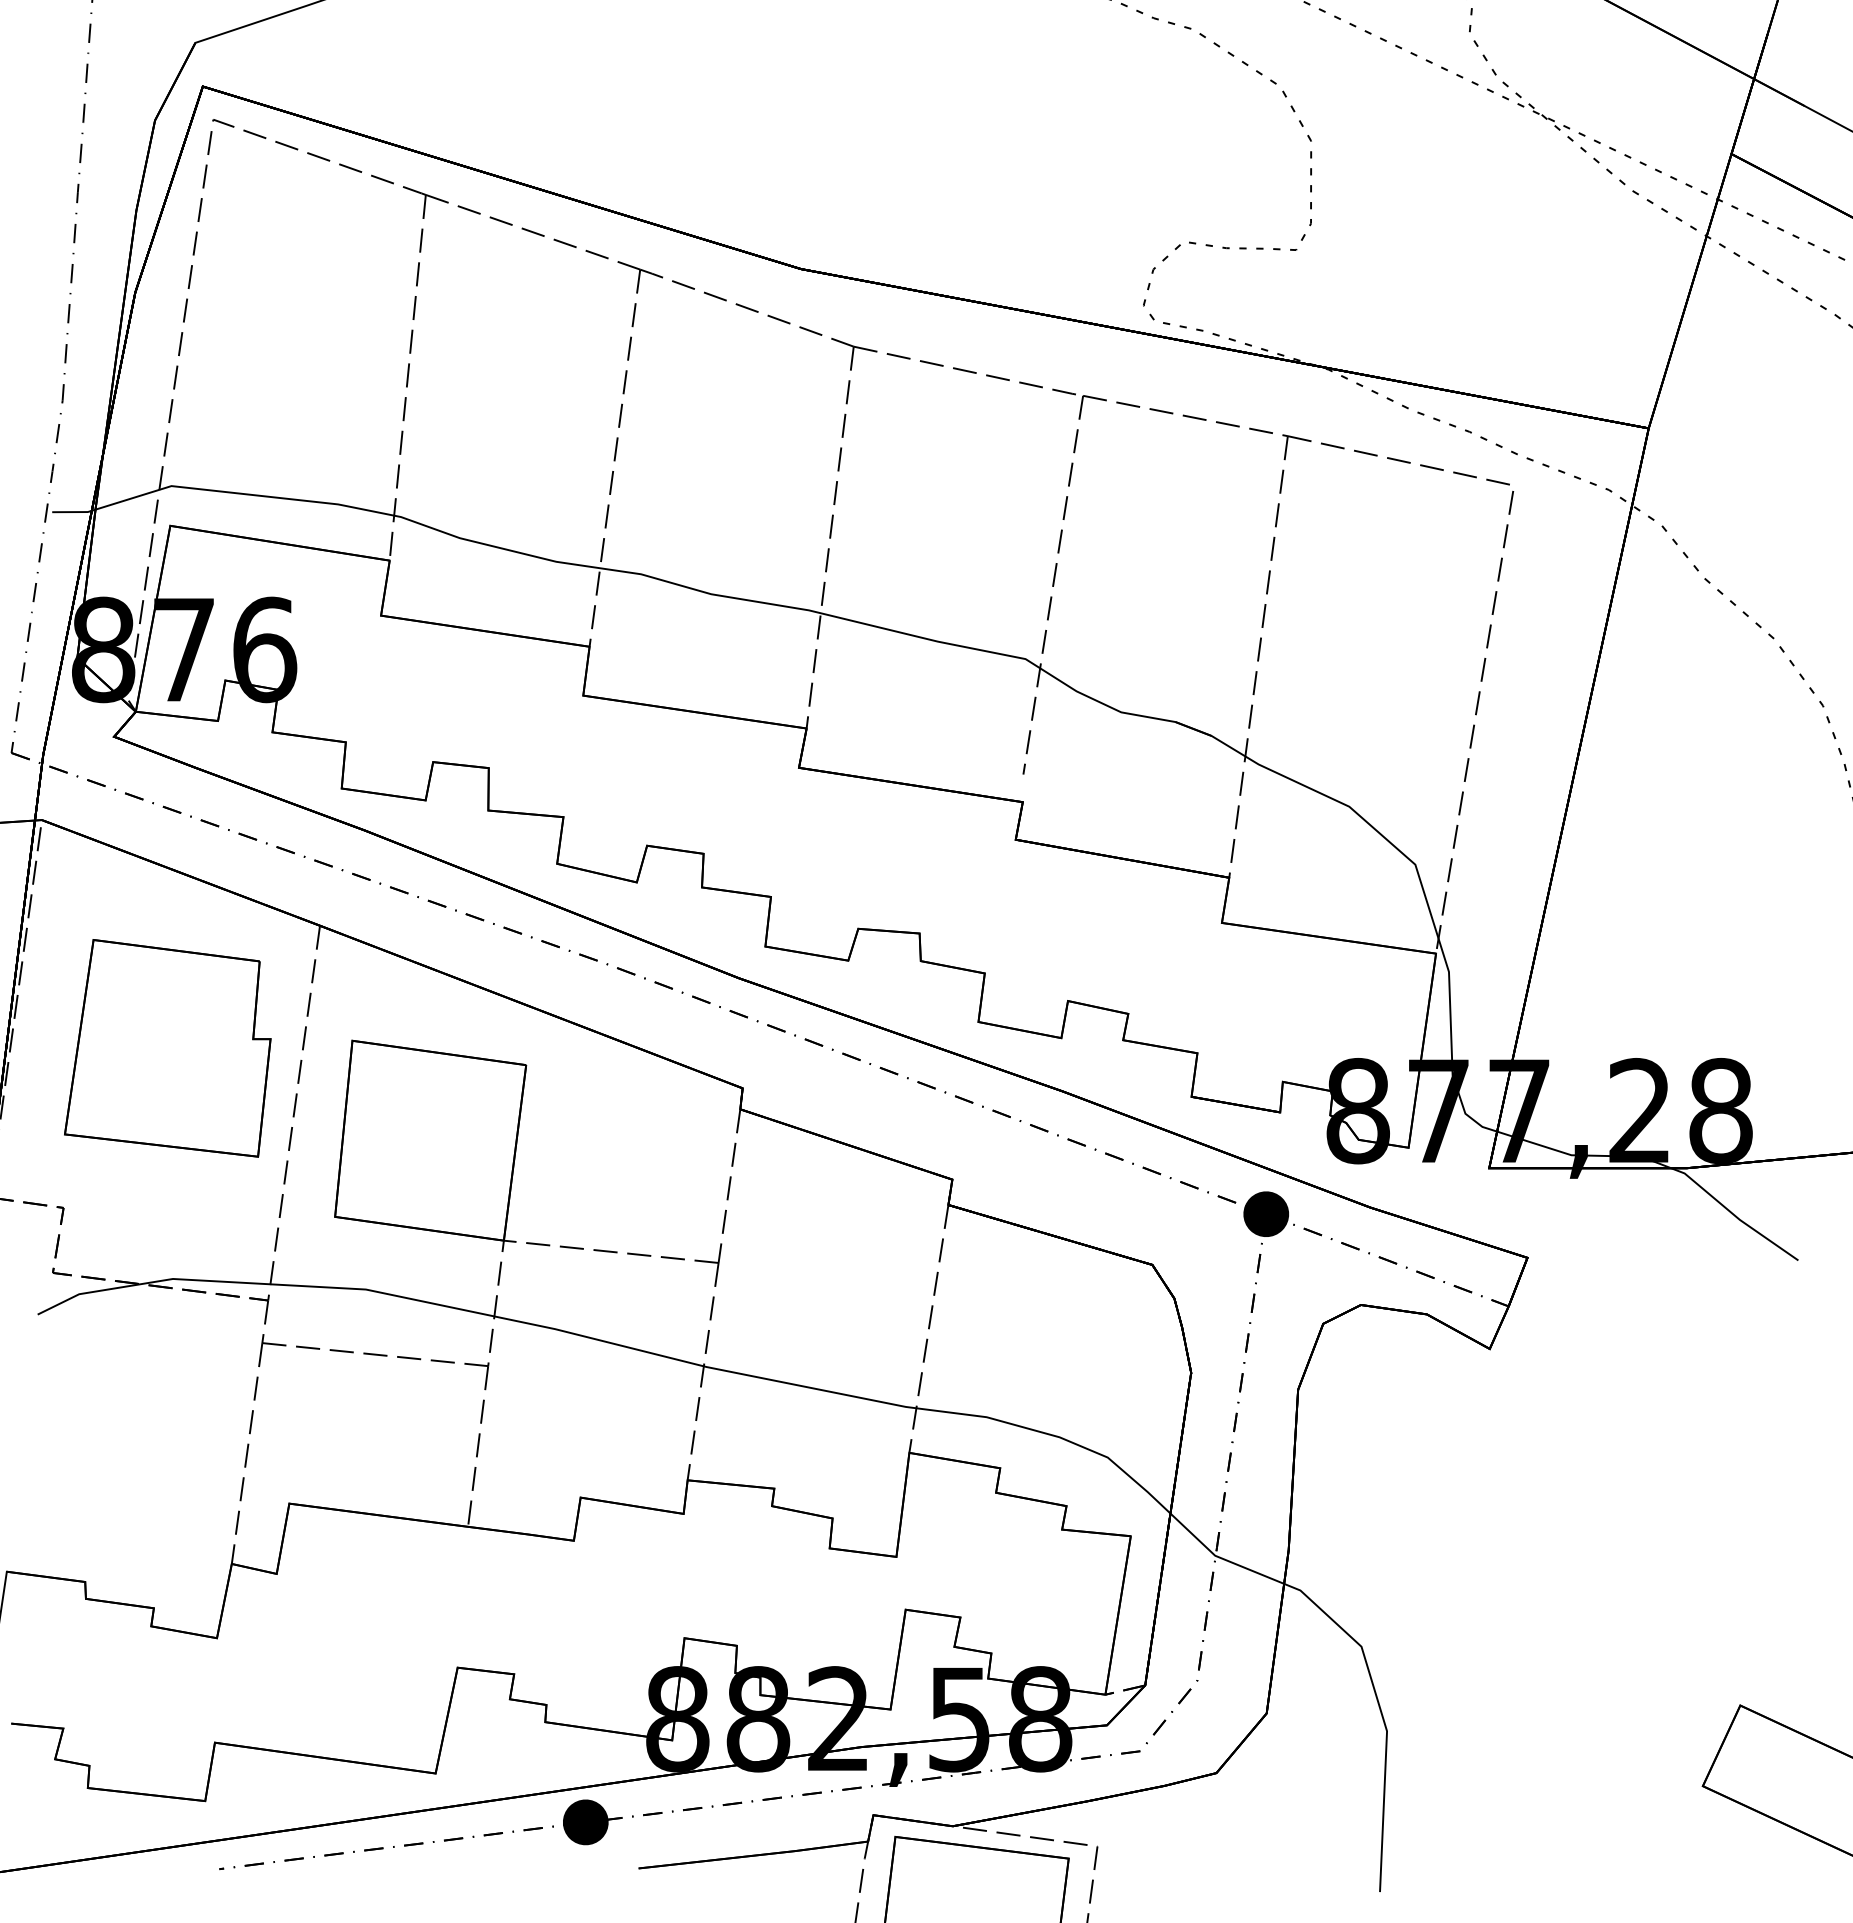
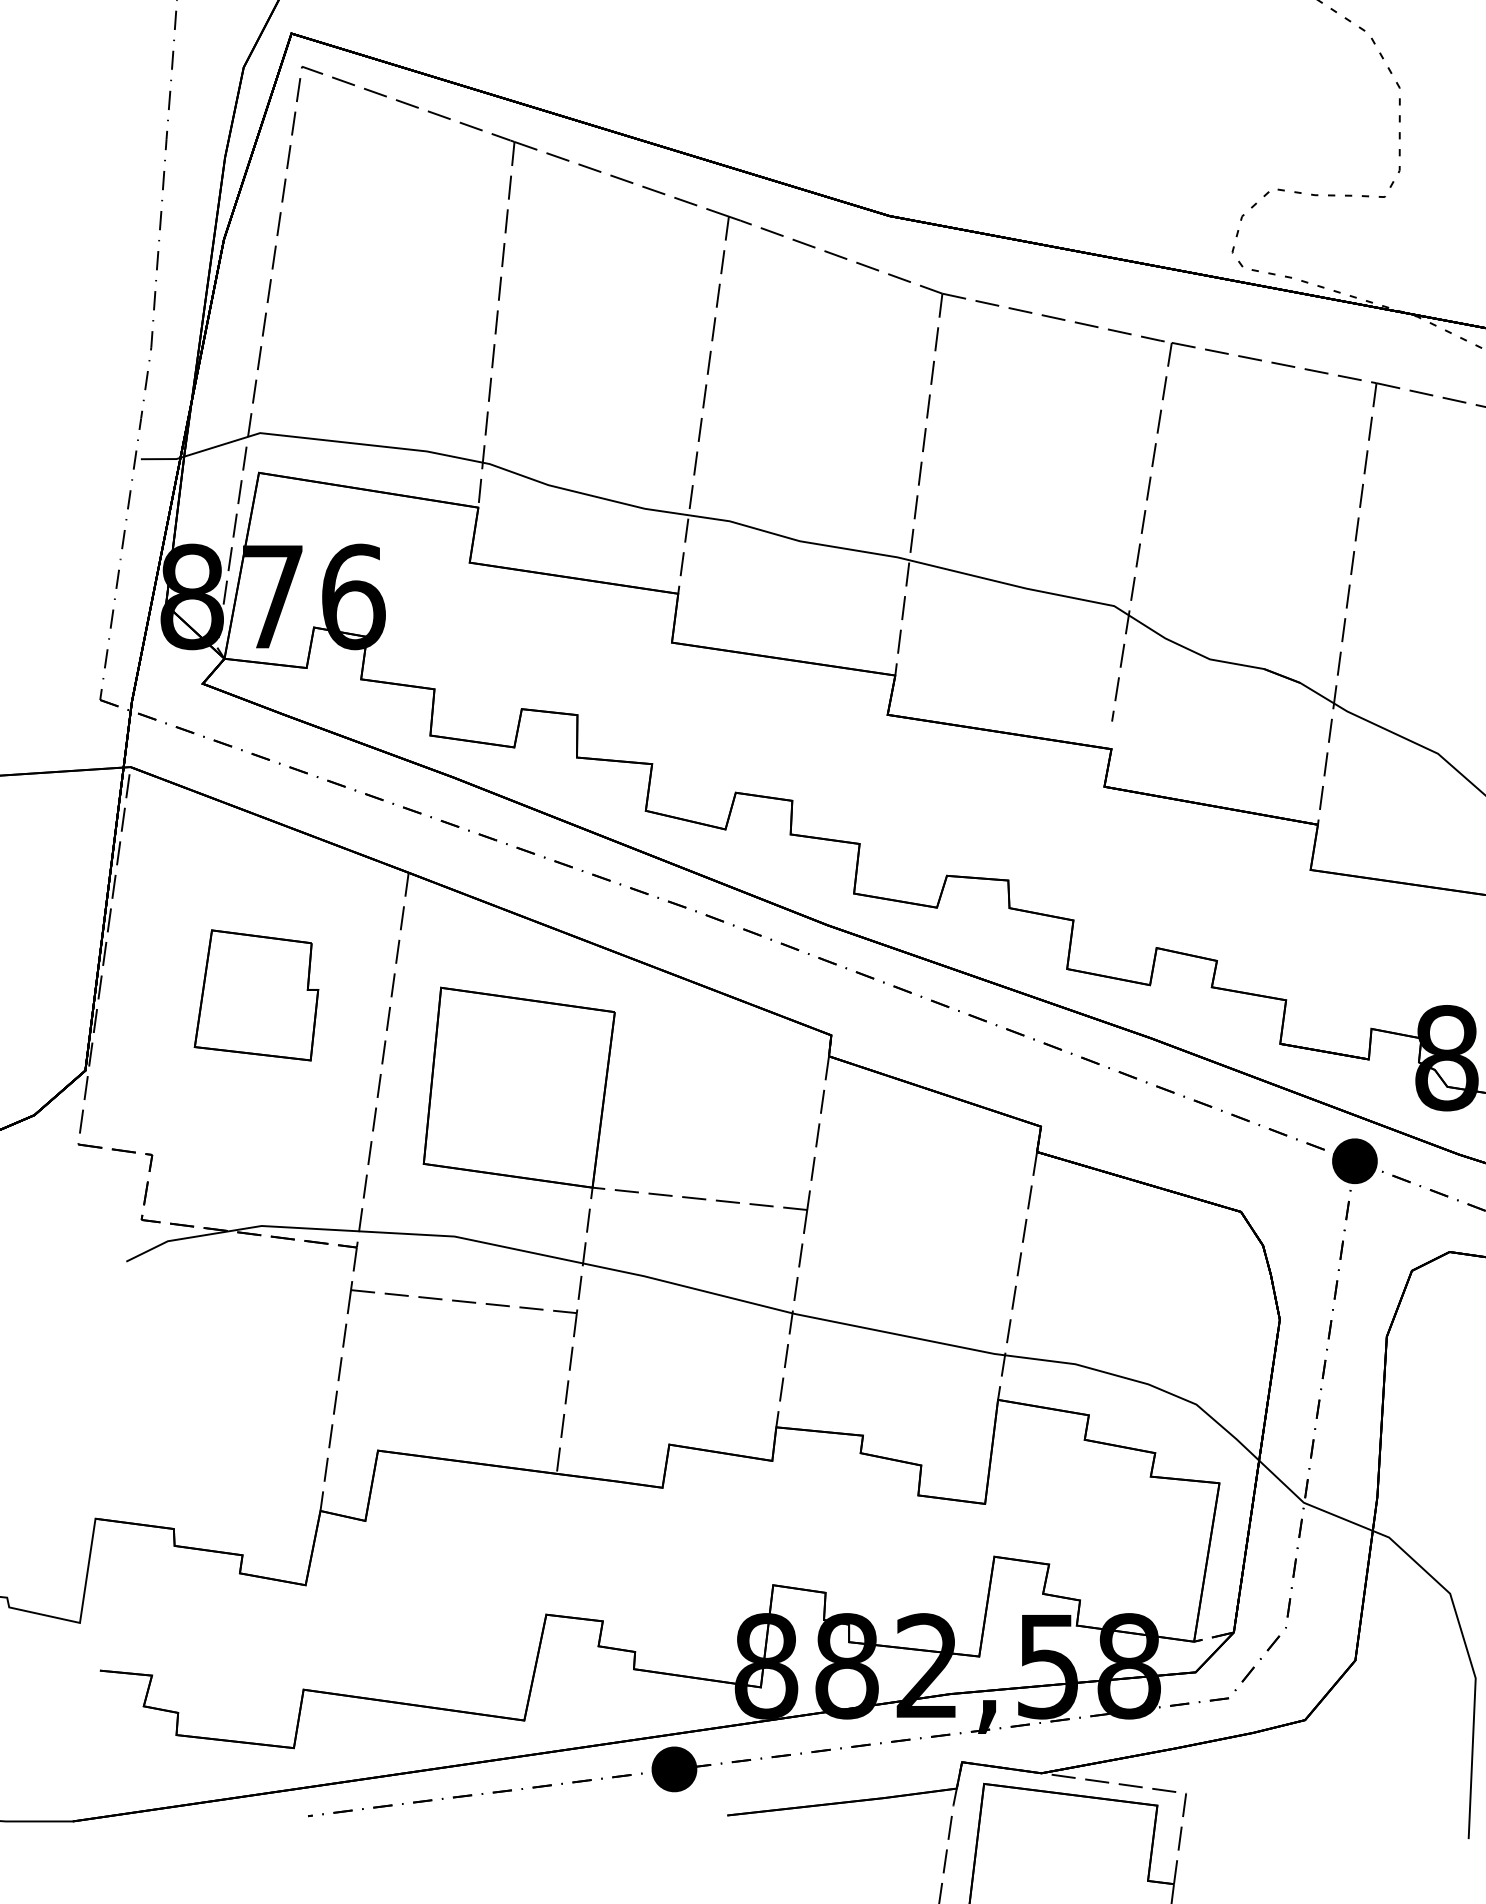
part: (167, 1048) -> (256, 995), size x0.6

